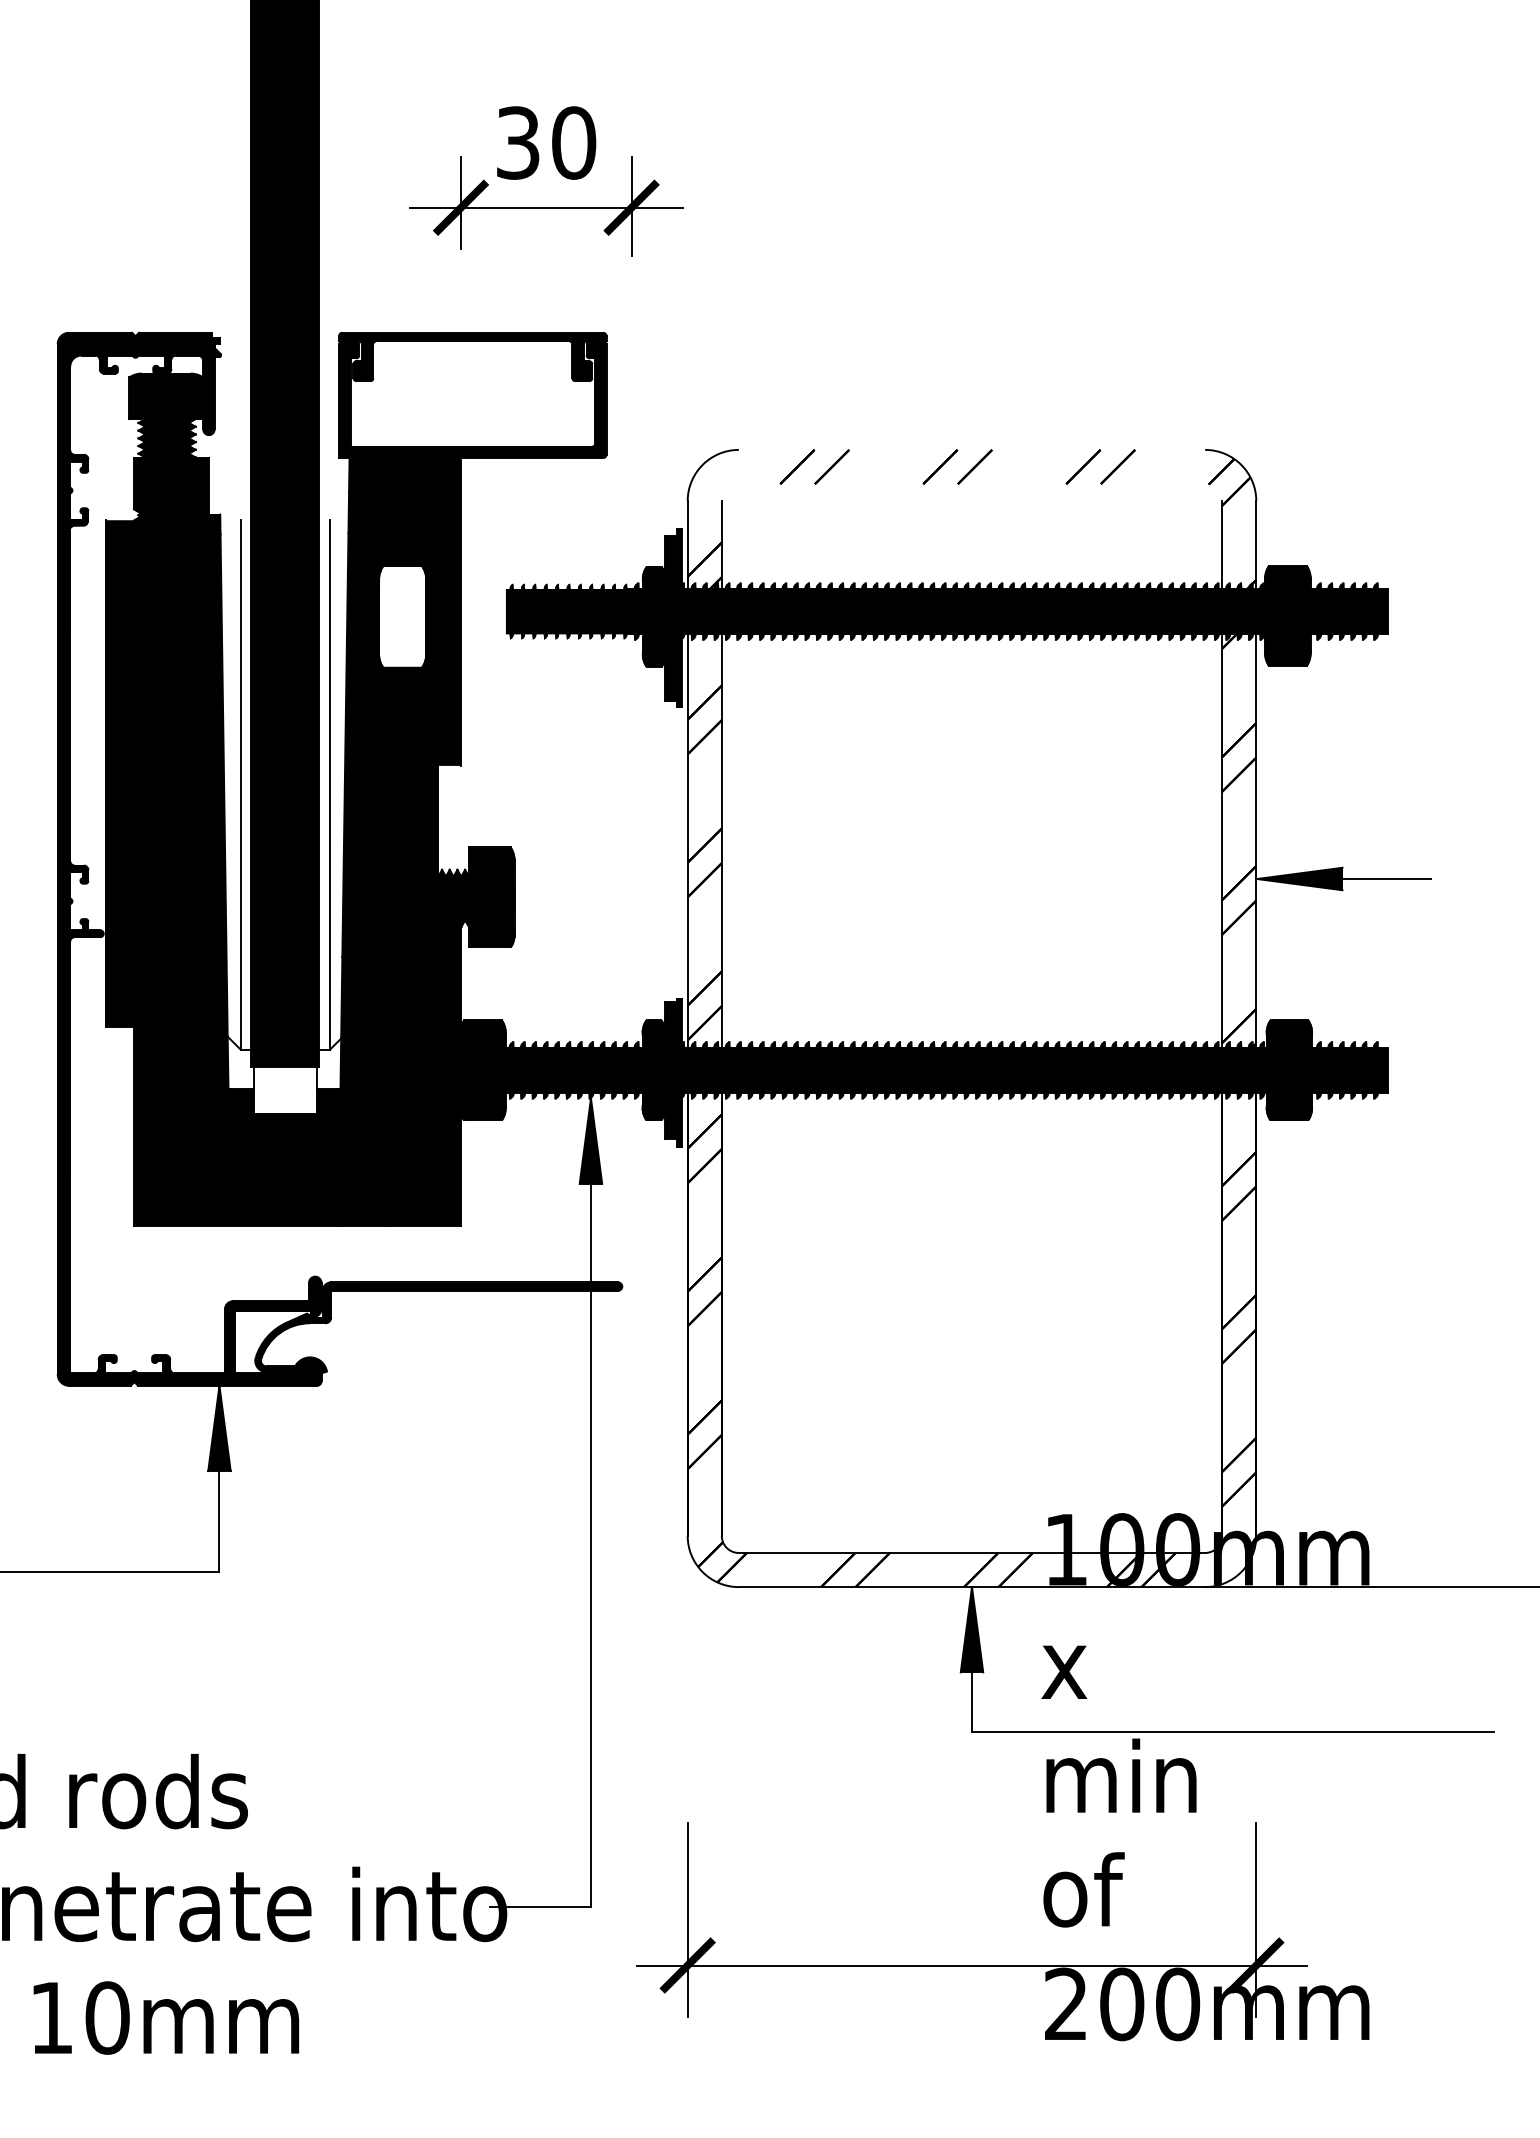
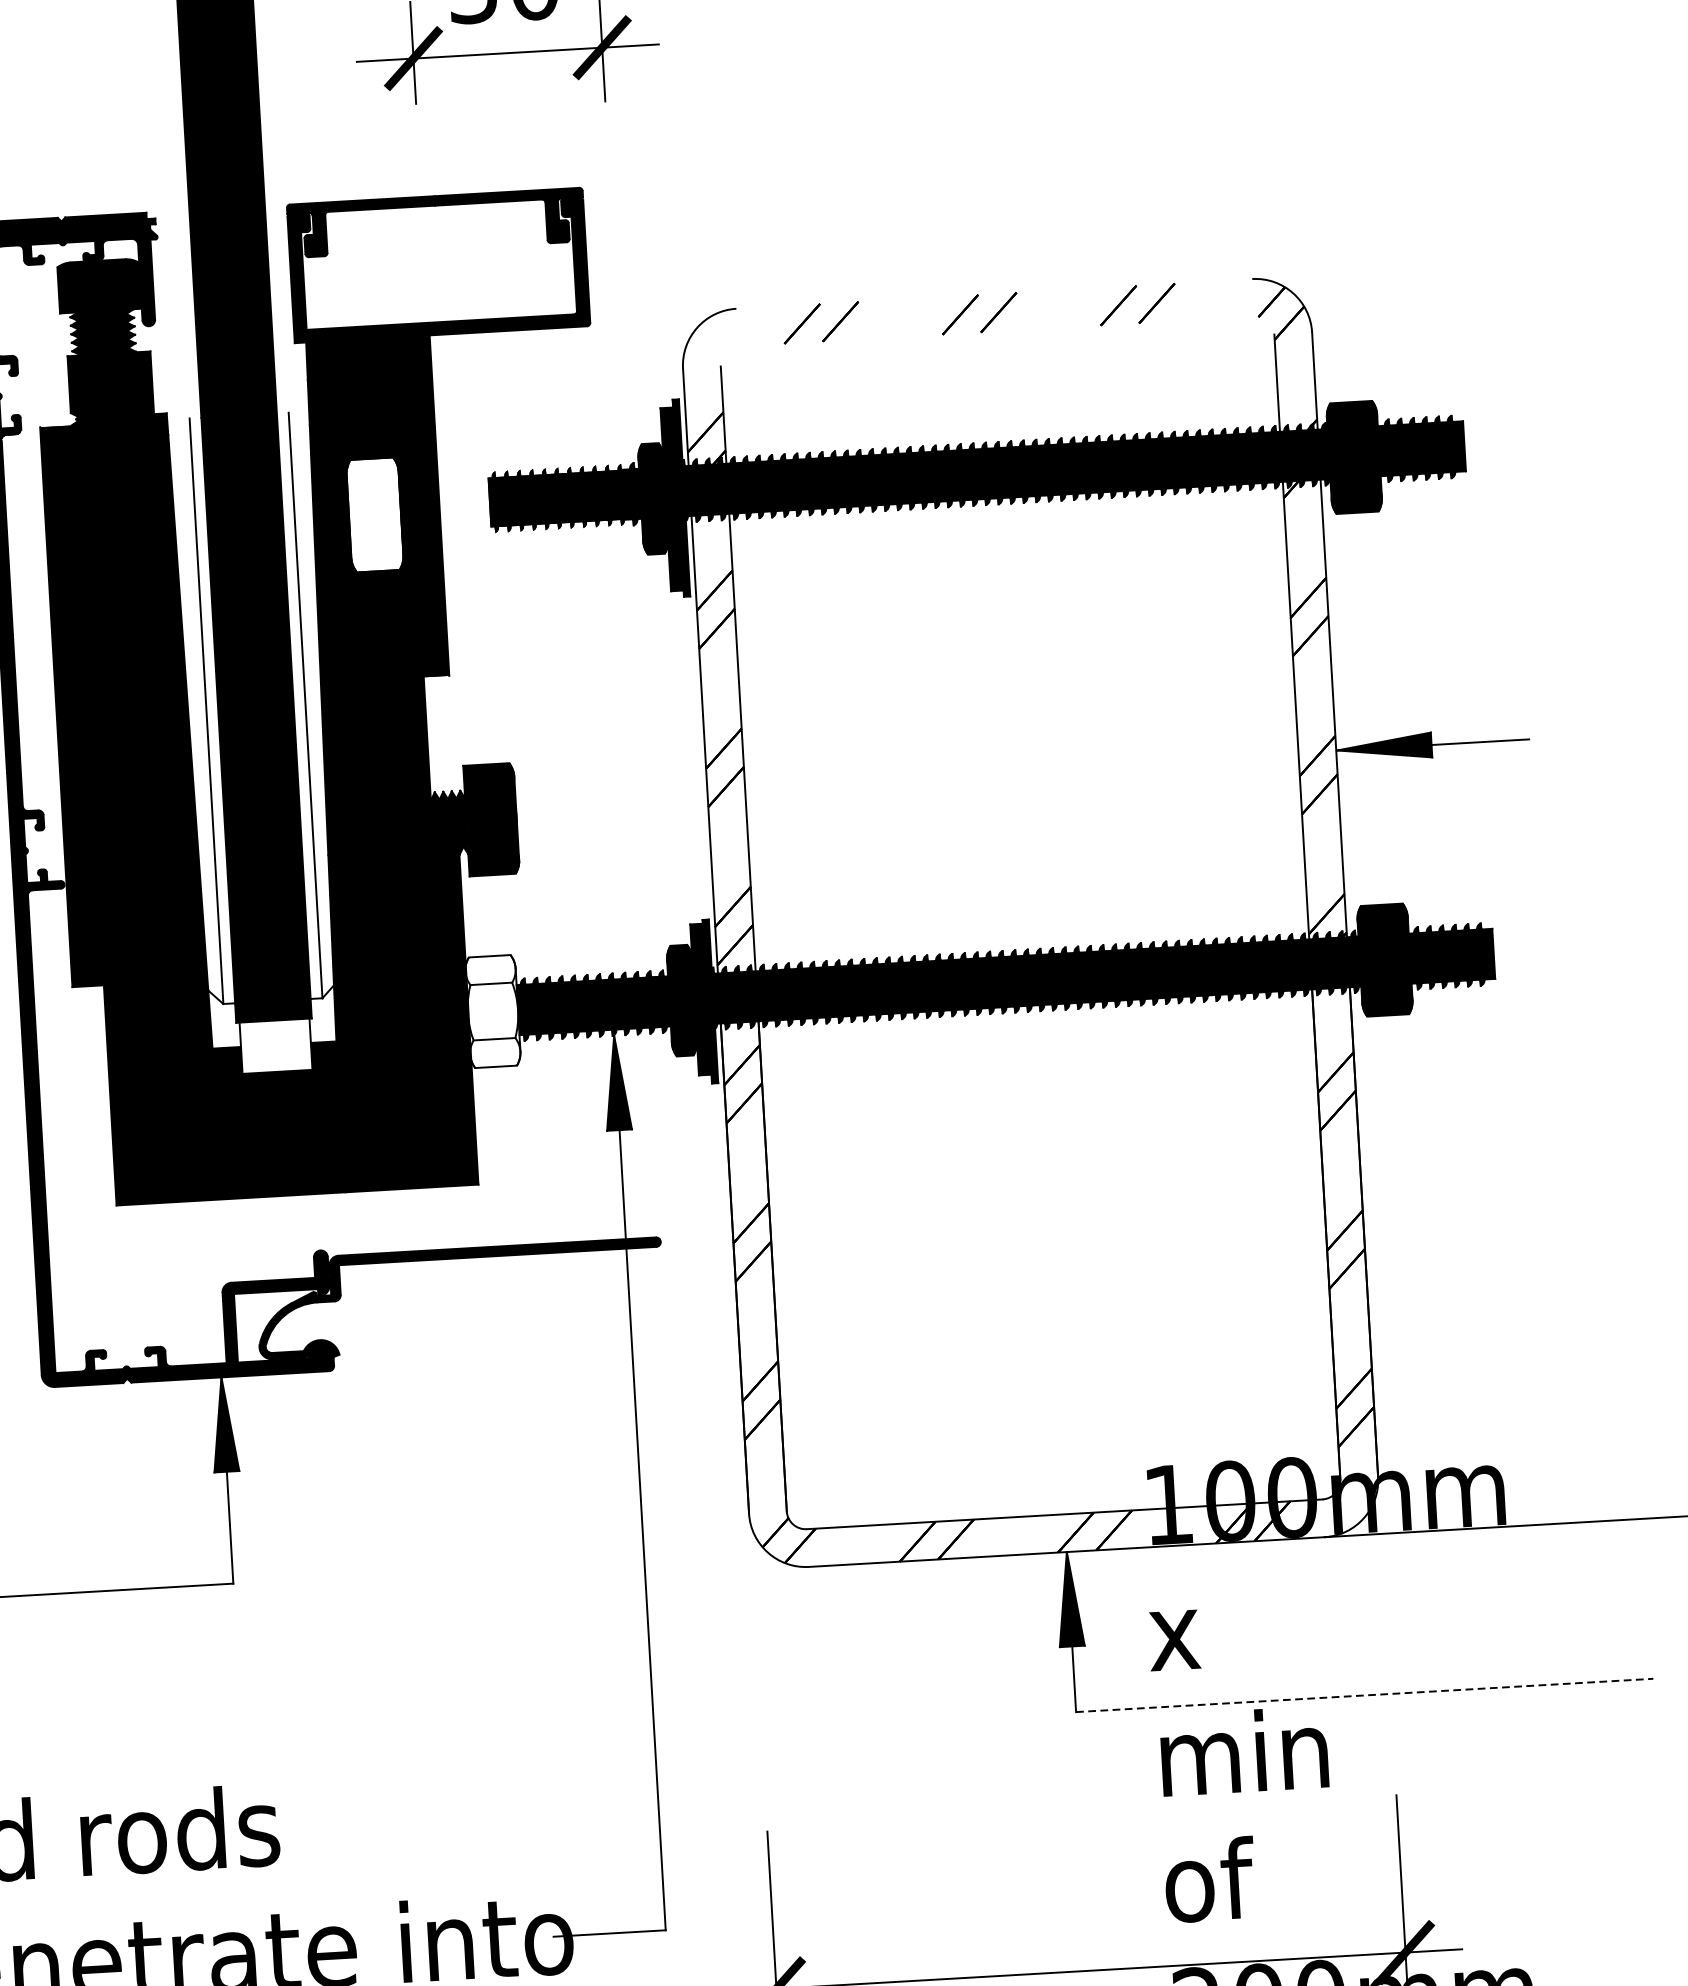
fill: (482, 1070) -> (492, 1011), removed
line: (1232, 1731) -> (1364, 1695), solid -> dashed

